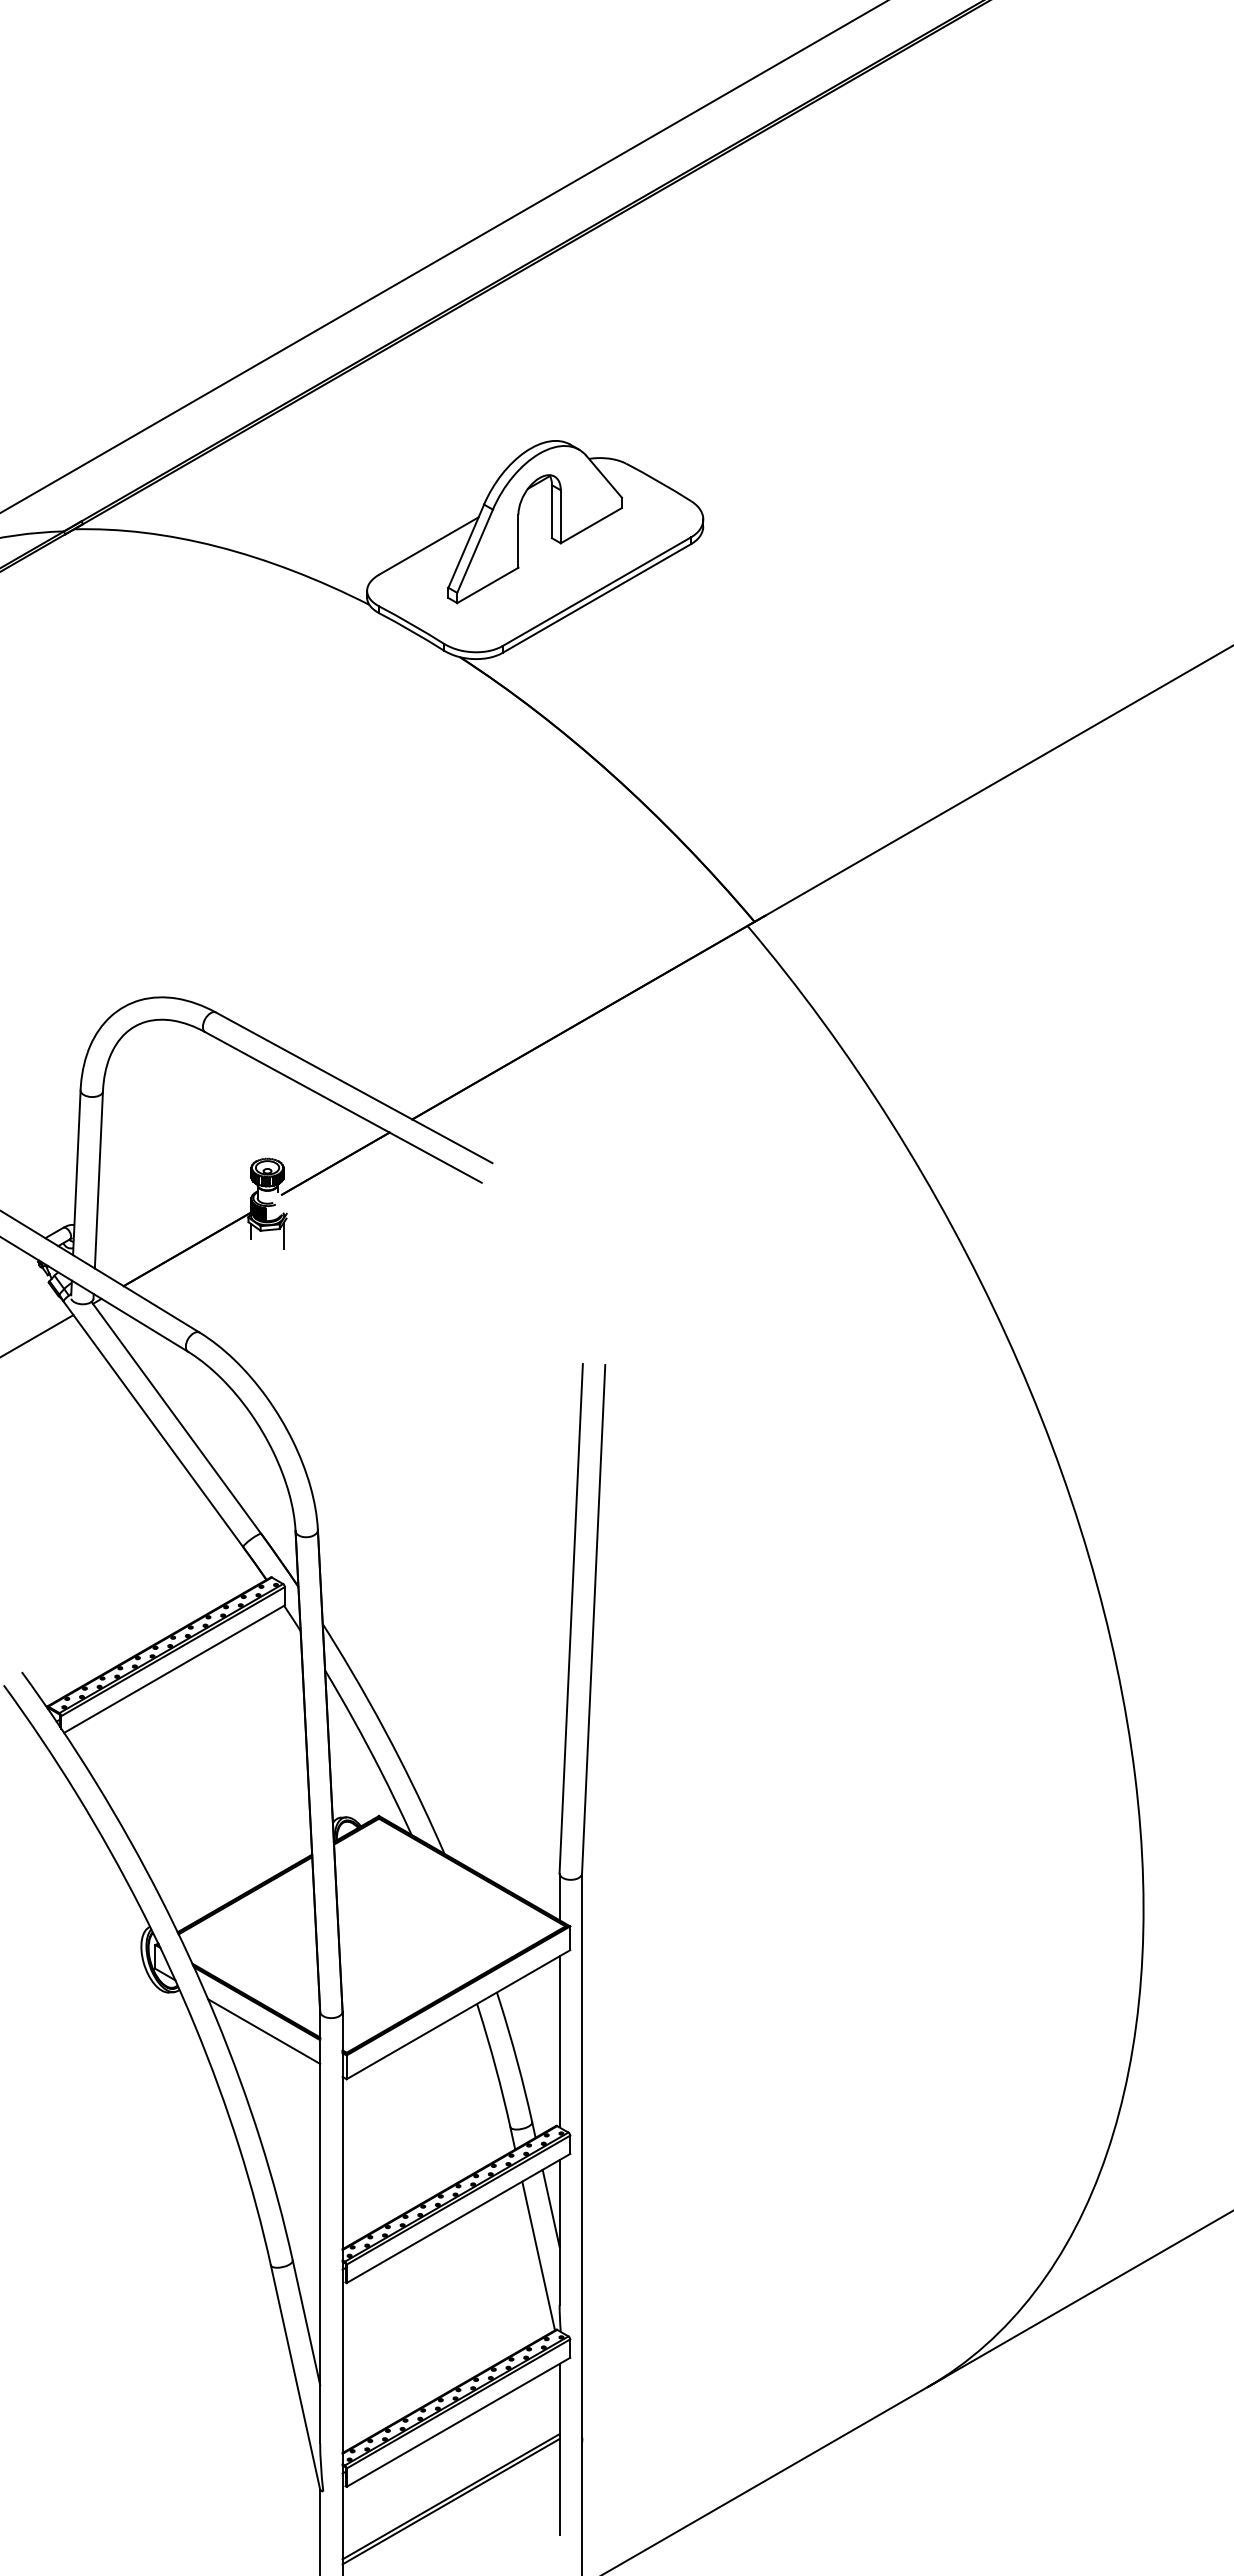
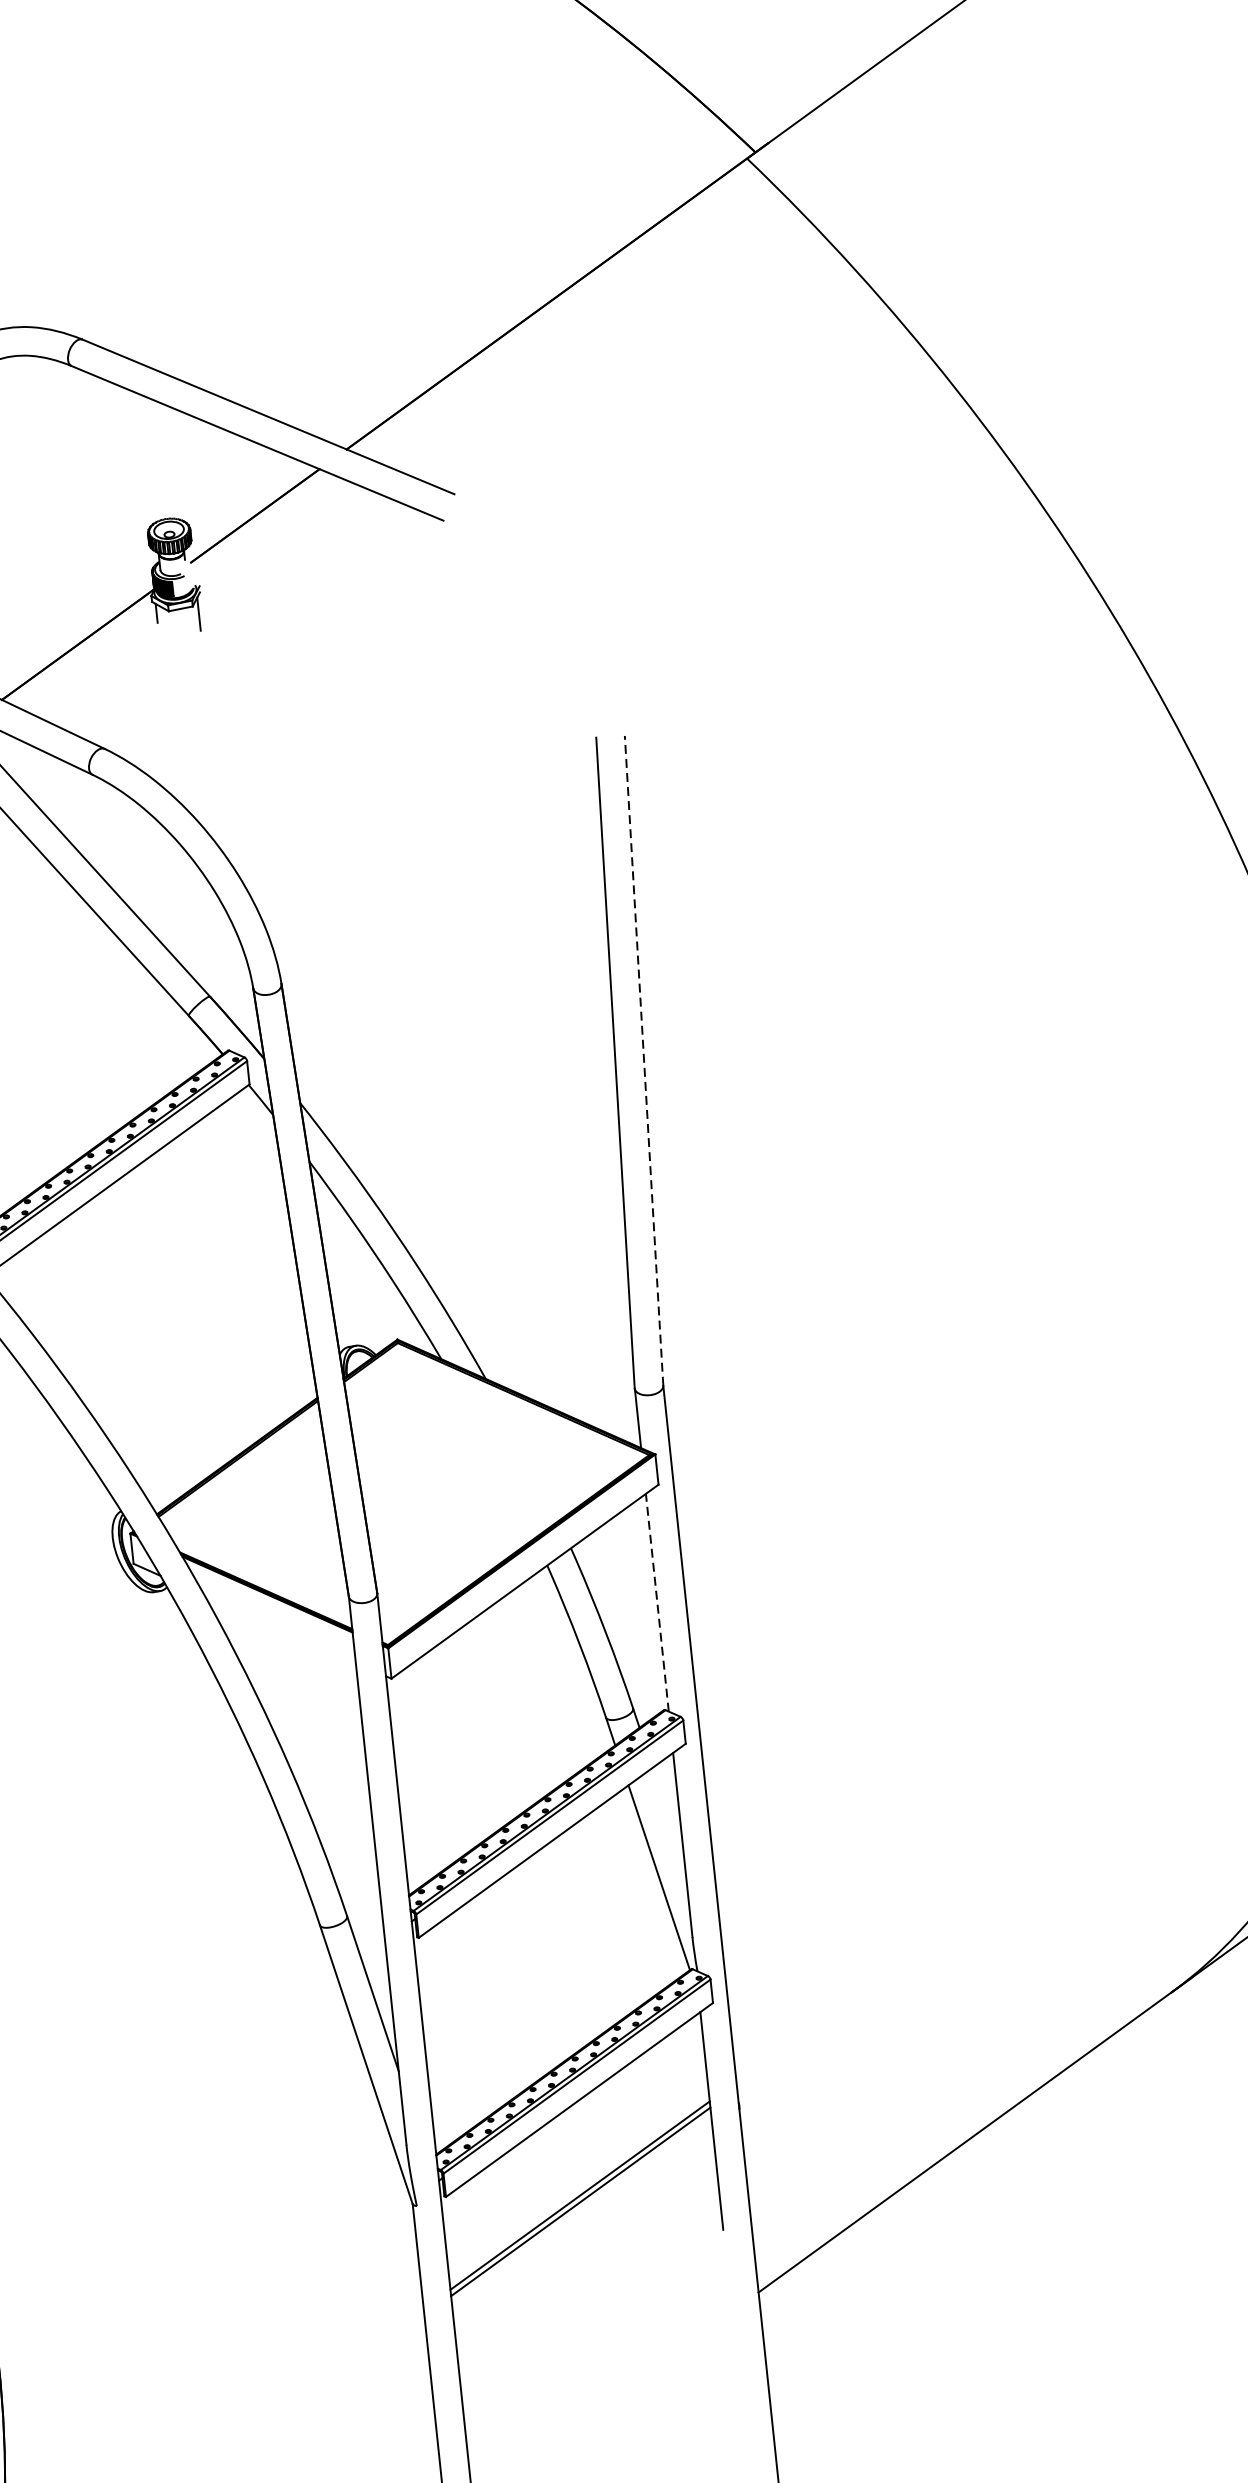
line: (593, 1619) -> (643, 1061), solid -> dashed
line: (264, 2031) -> (280, 1628), removed
line: (559, 2041) -> (657, 1602), solid -> dashed
line: (550, 2208) -> (667, 1815), removed

